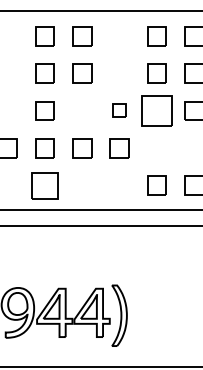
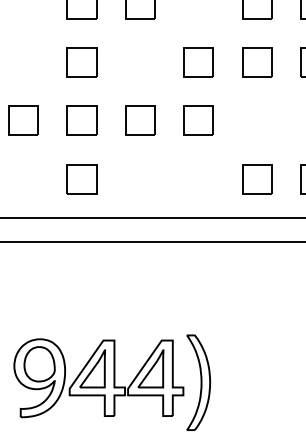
part: (119, 110) -> (198, 61), size x1.43
part: (156, 110) -> (256, 61), size x0.62
part: (44, 185) -> (81, 179), size x0.71

